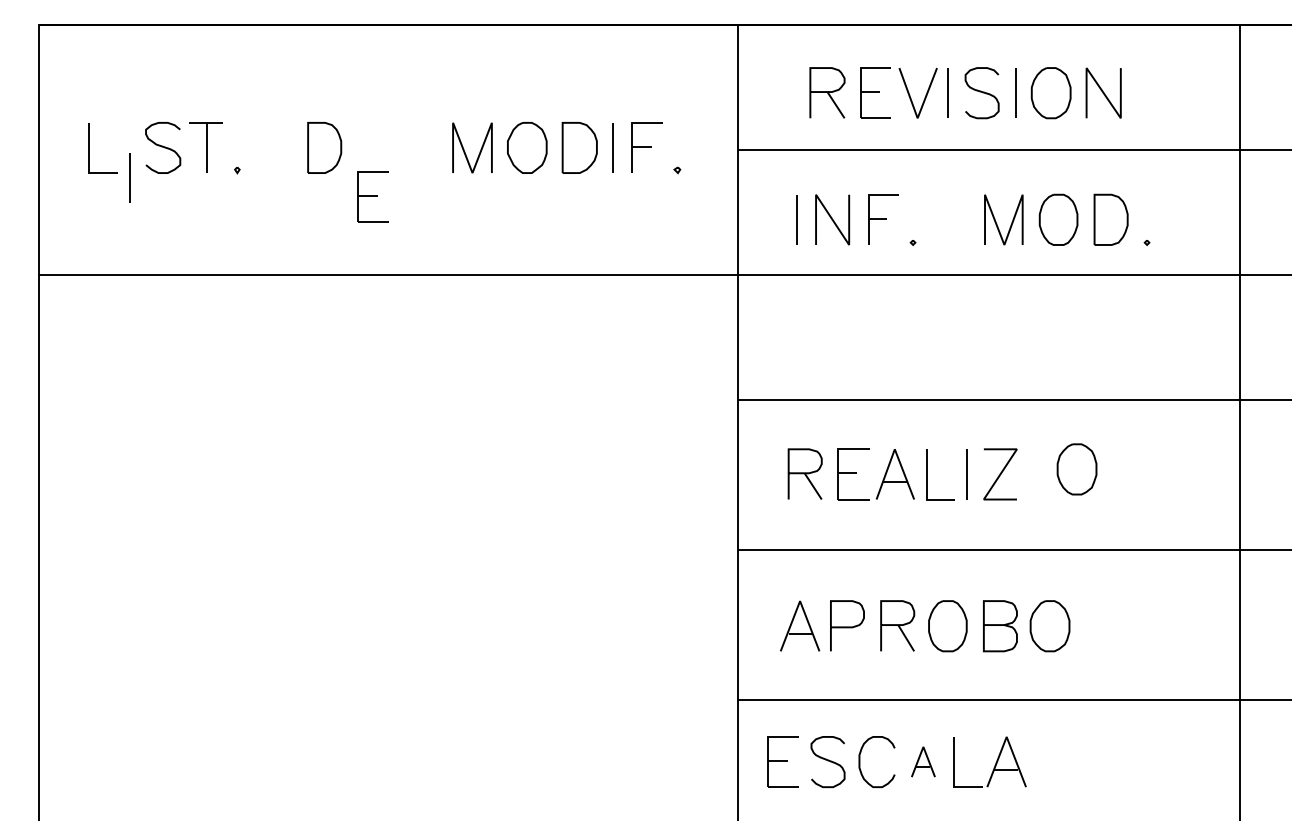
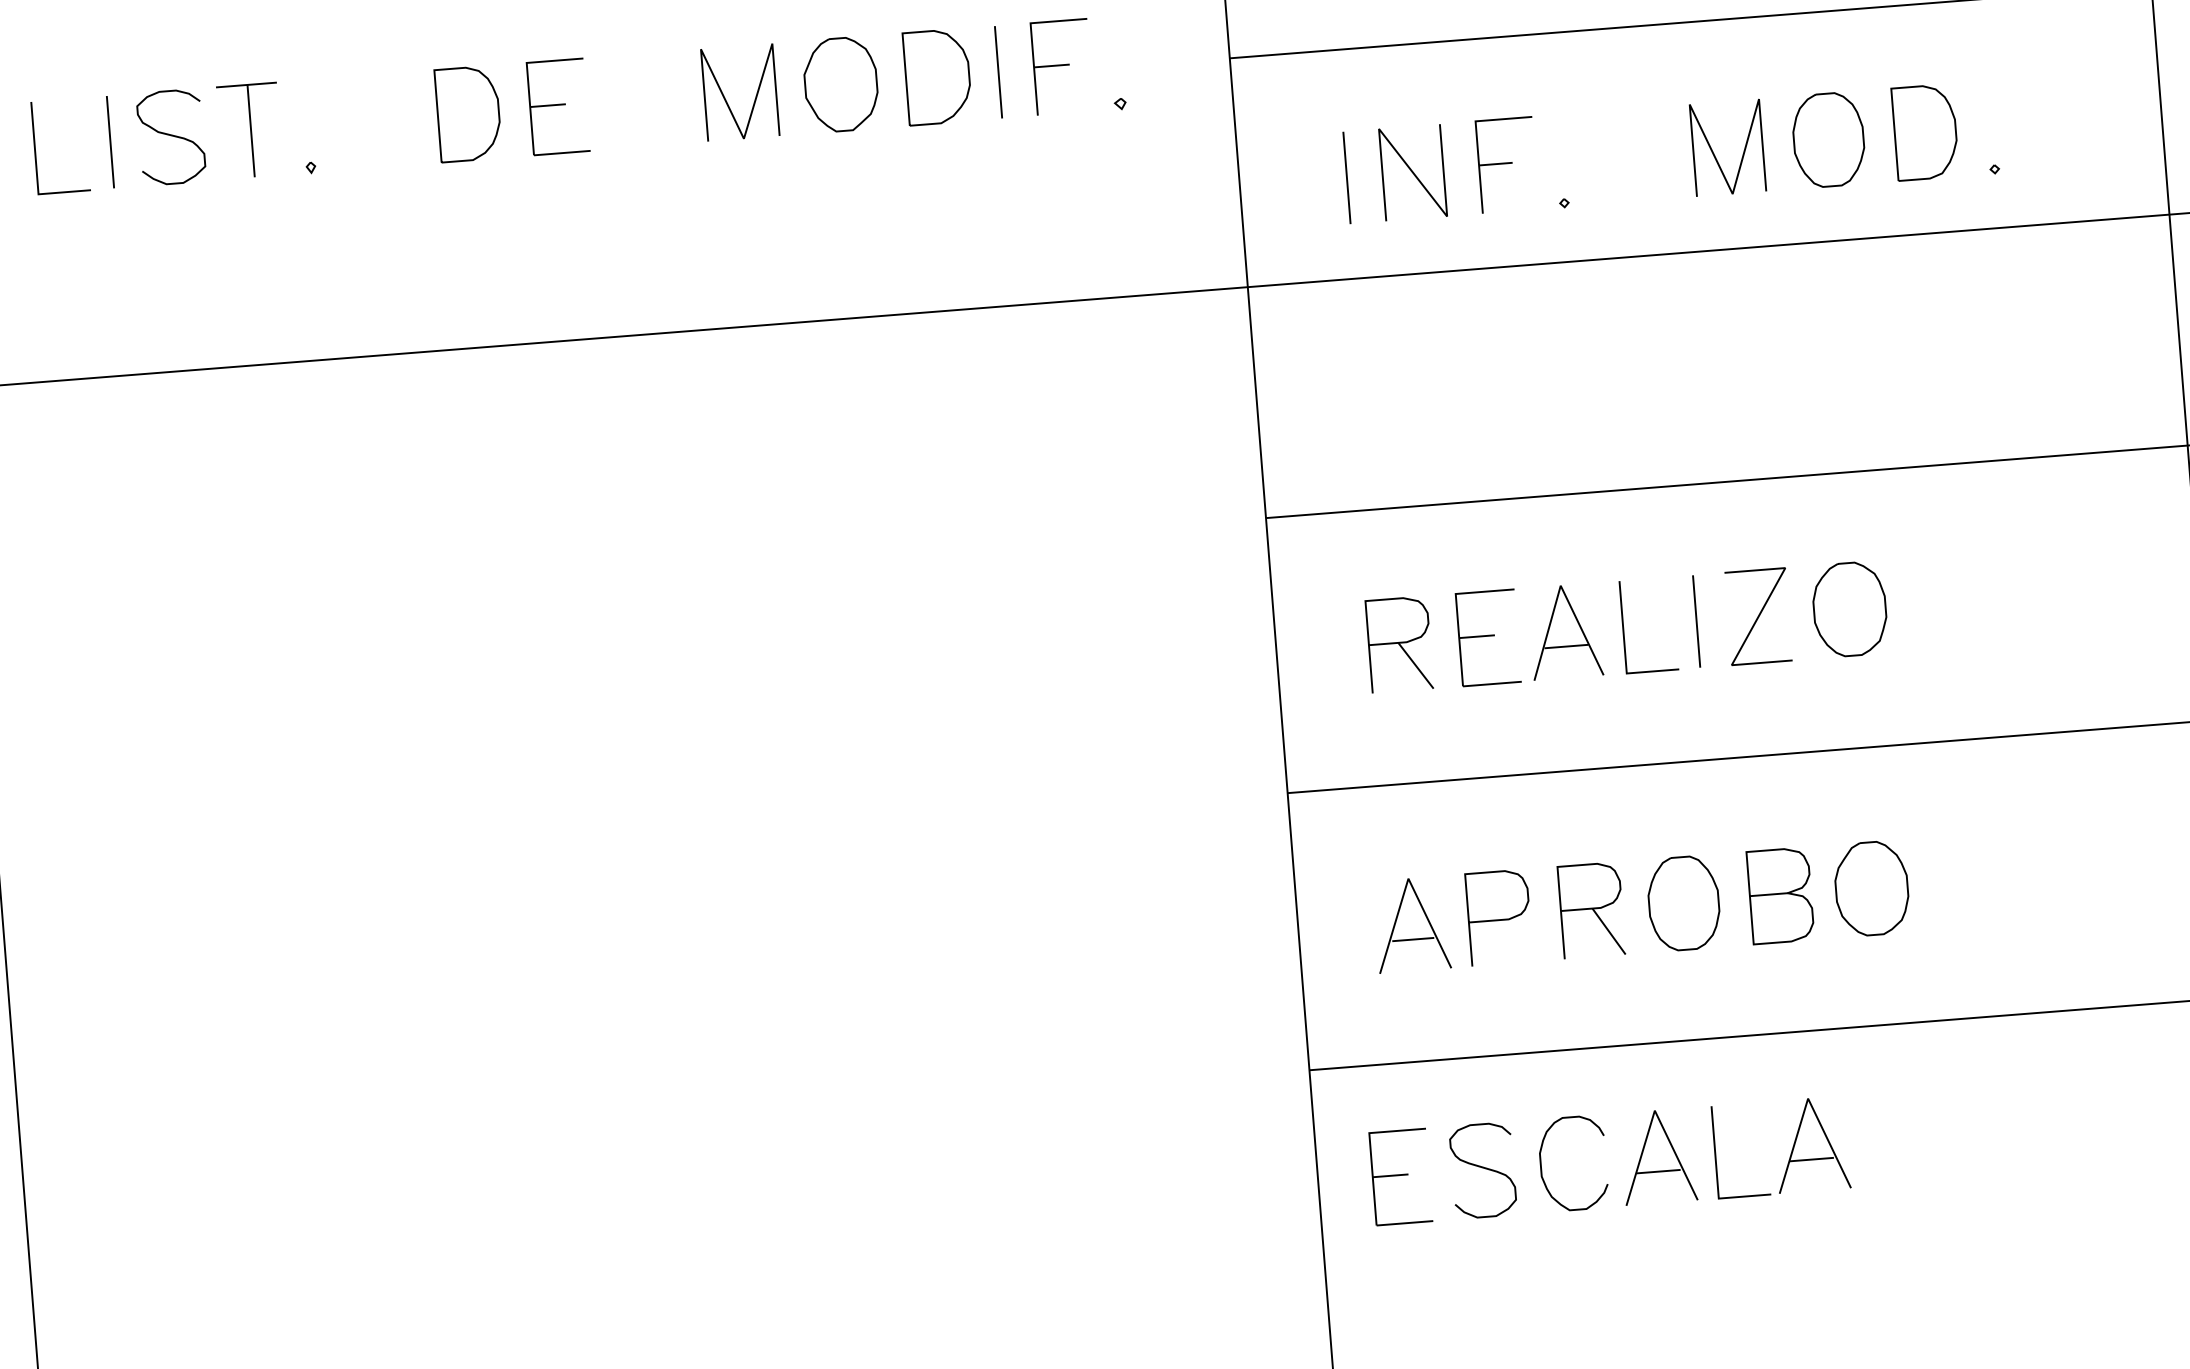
line: (129, 177) -> (109, 141), moved
part: (372, 196) -> (556, 106), moved
part: (1076, 469) -> (1848, 609), moved
part: (923, 761) -> (1658, 1155), size x1.67

